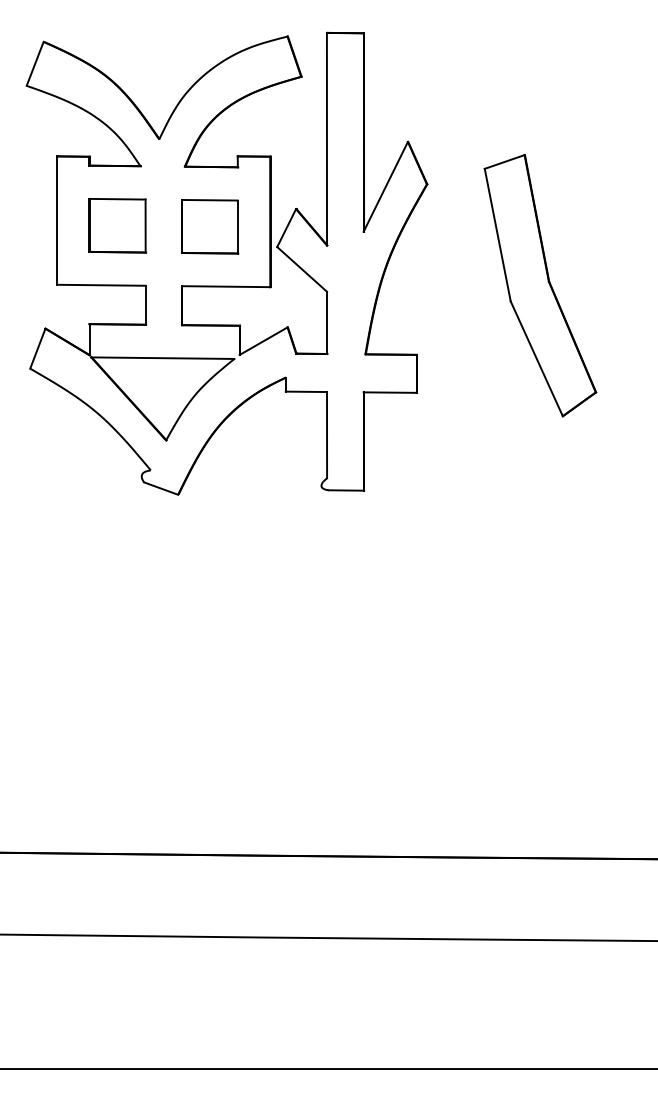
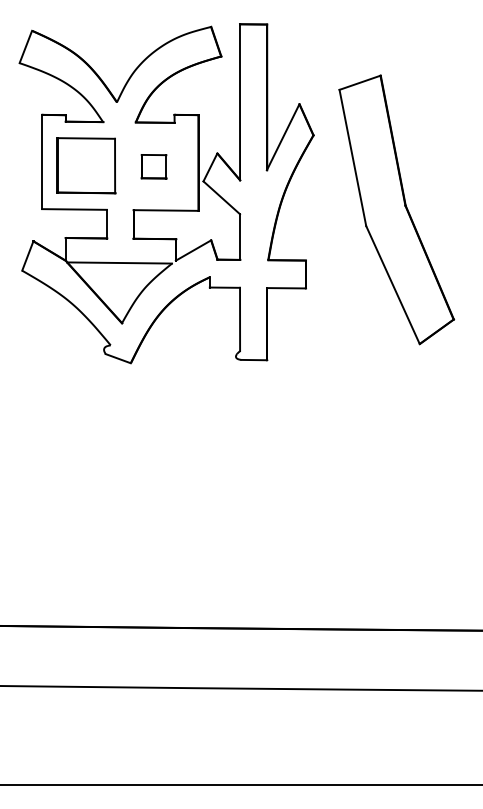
part: (117, 225) -> (86, 165), size x1.4
part: (209, 226) -> (153, 166), size x0.6
part: (540, 285) -> (396, 209), size x1.4

